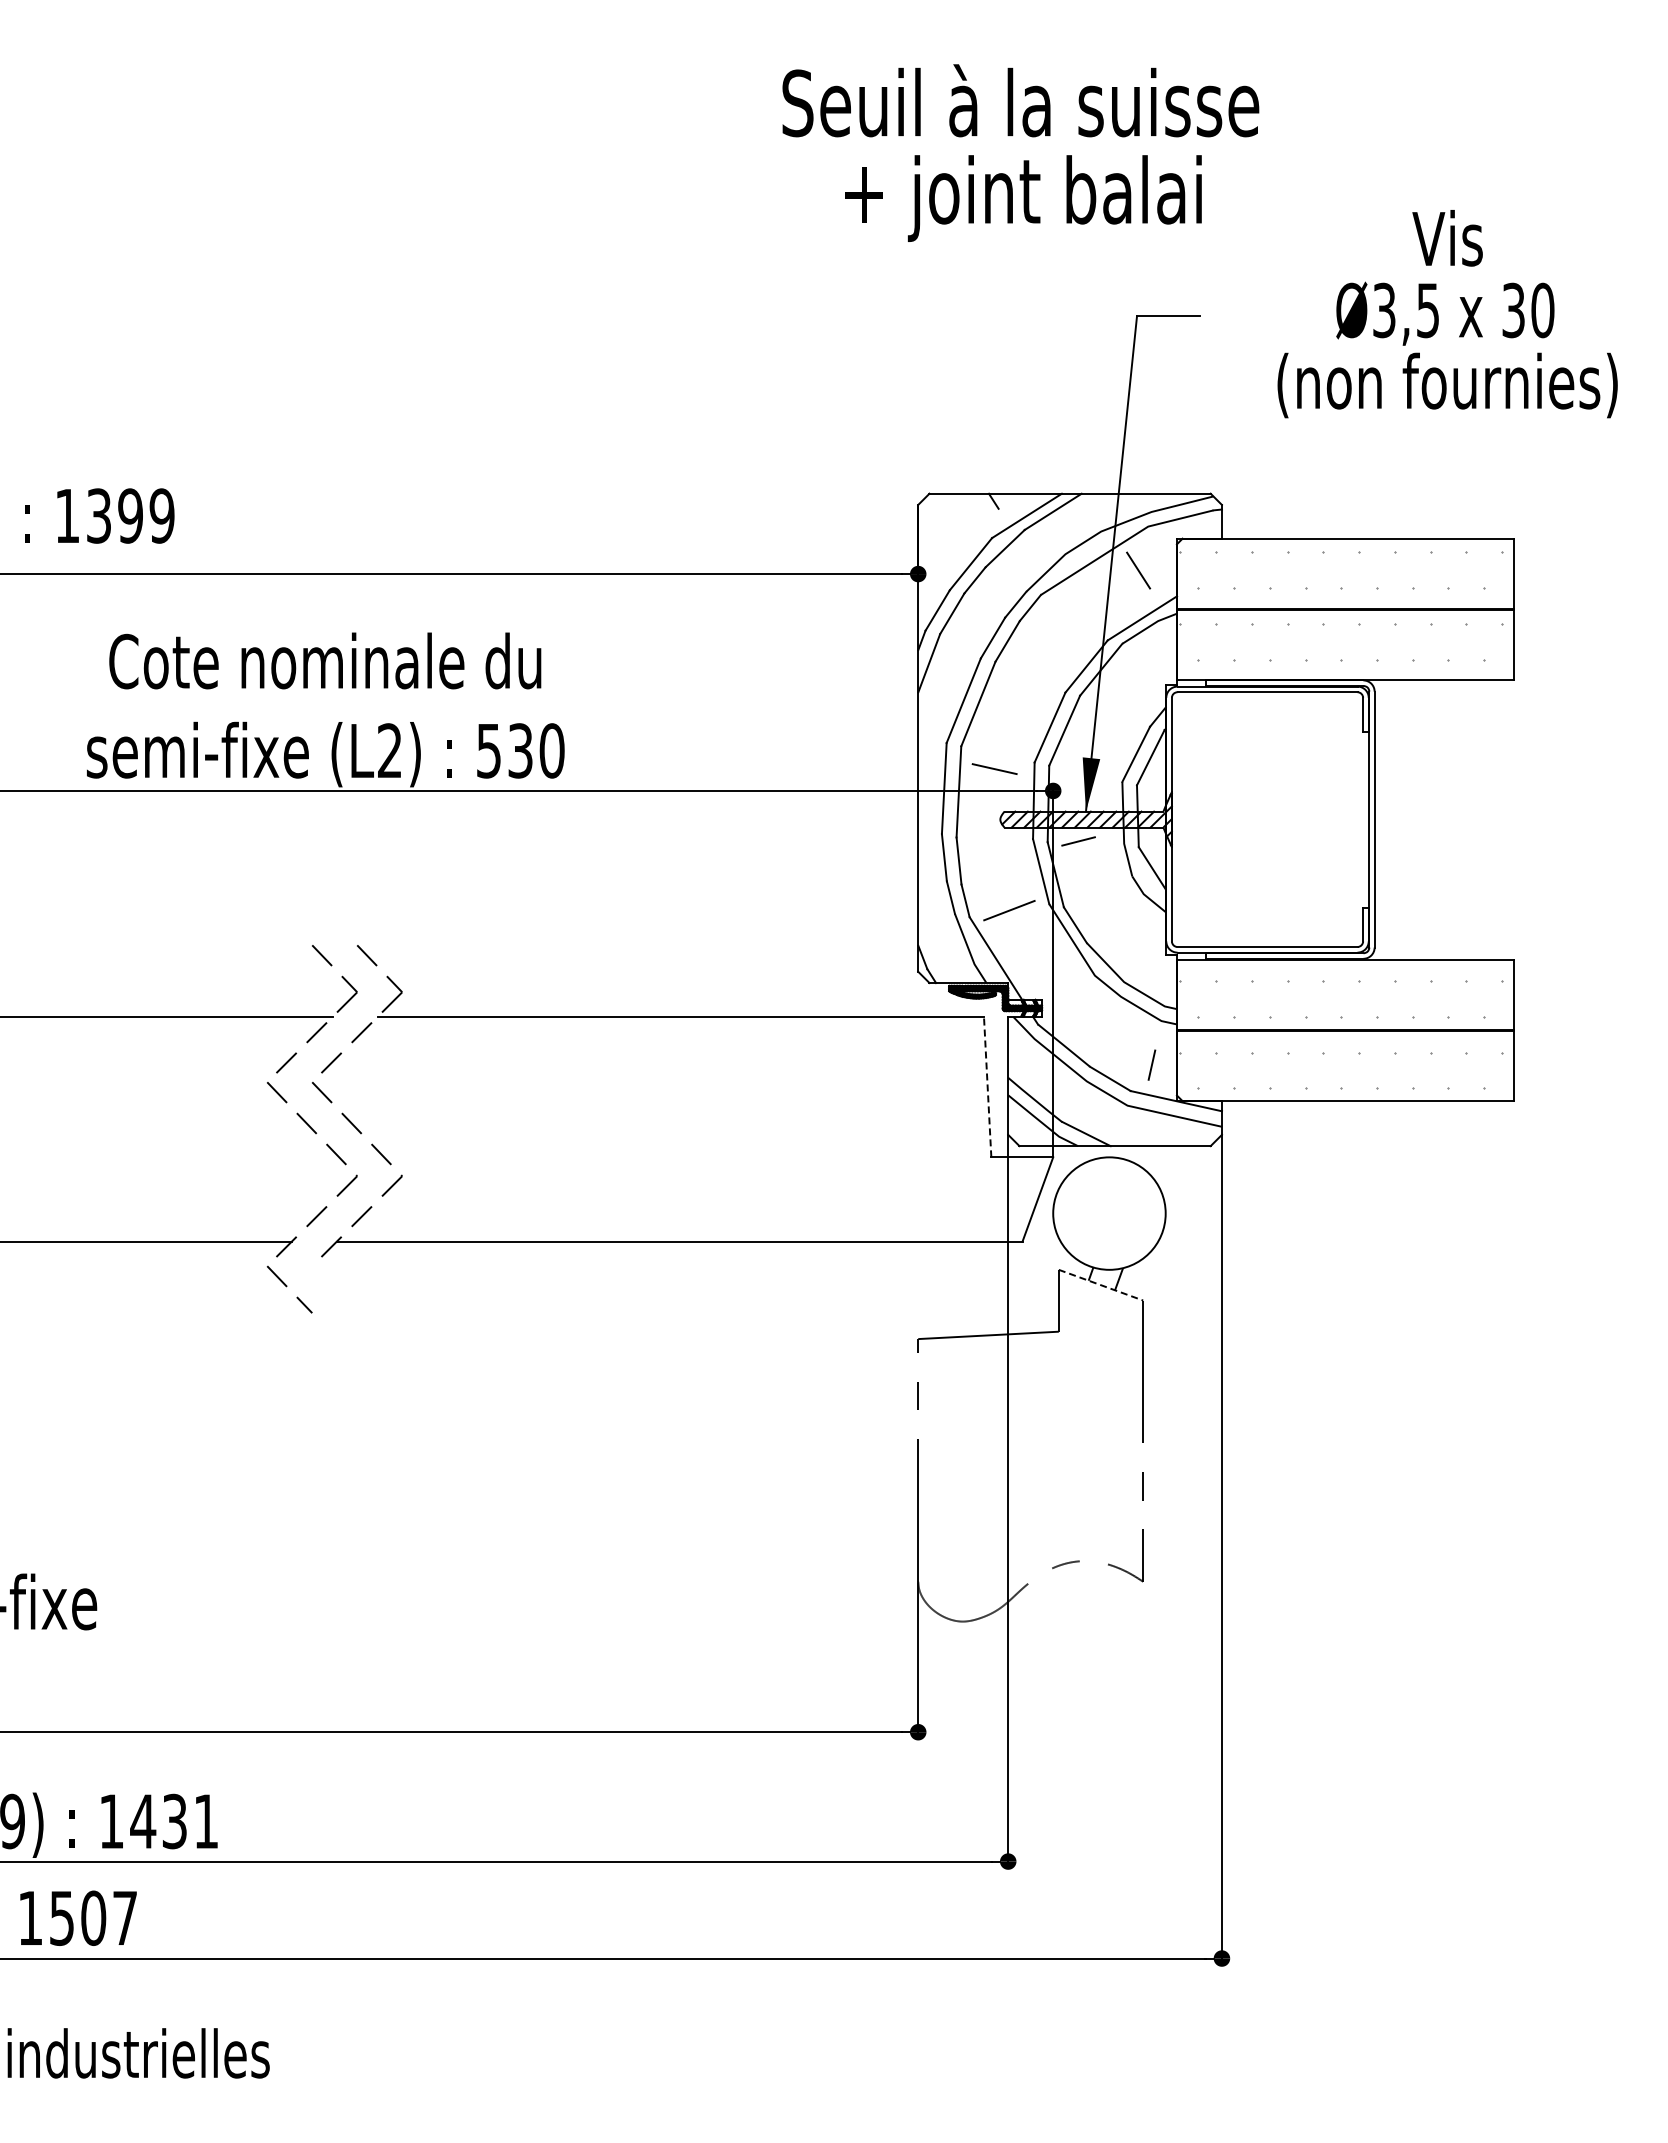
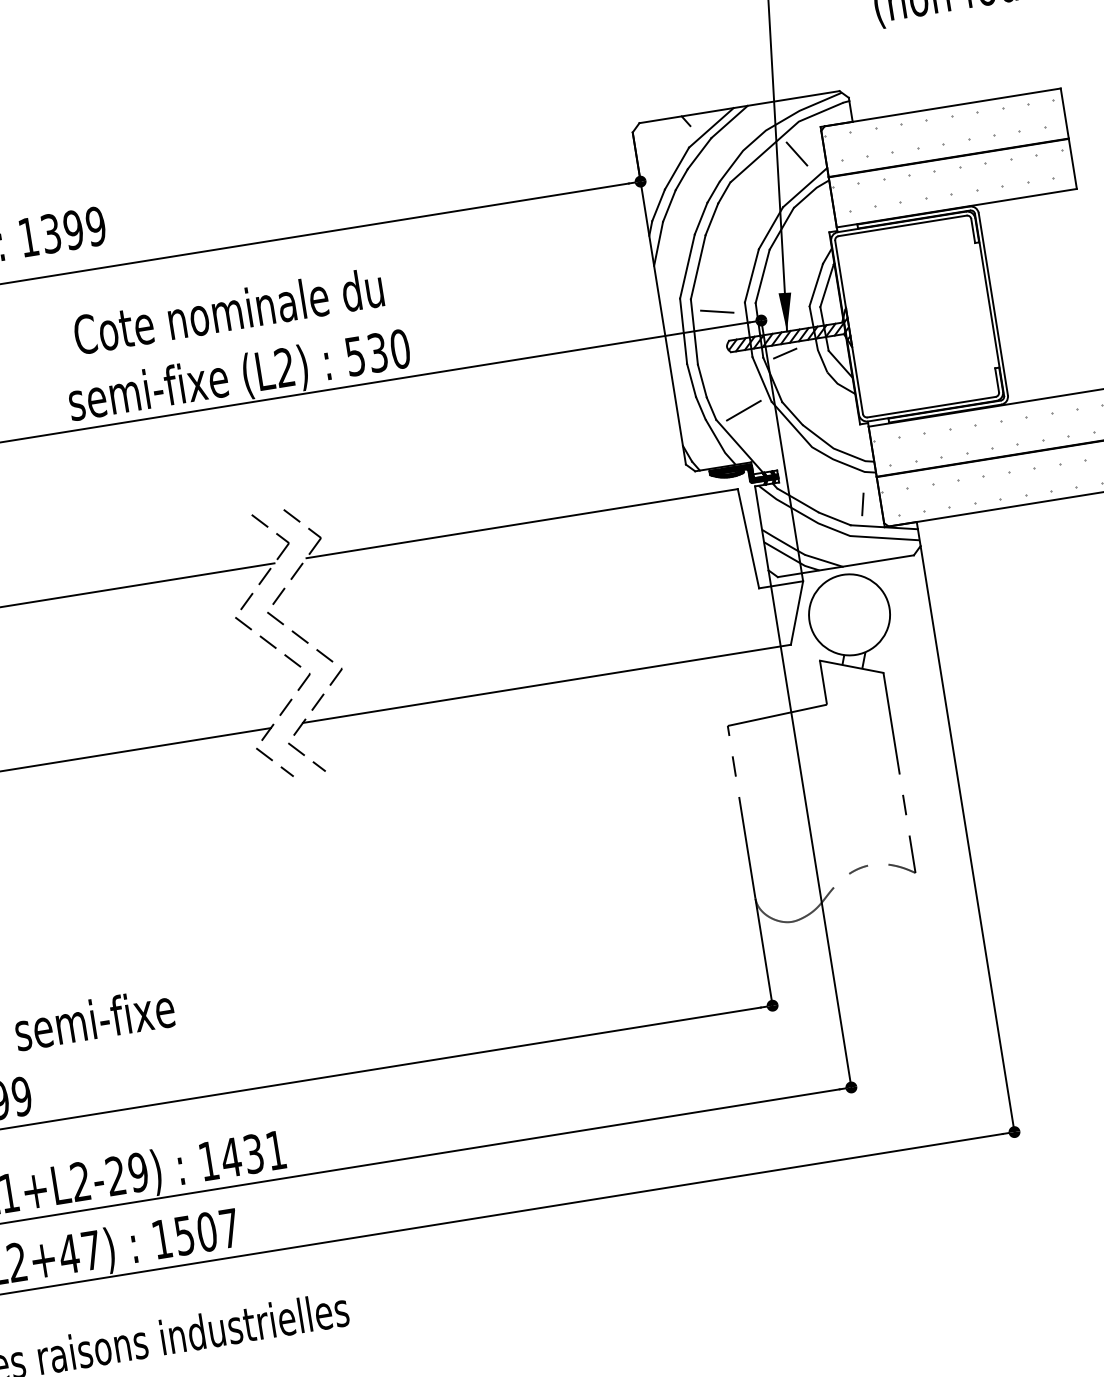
line: (987, 1086) -> (748, 538), dashed -> solid
line: (1101, 1285) -> (852, 666), dashed -> solid
line: (332, 1286) -> (305, 755), added

